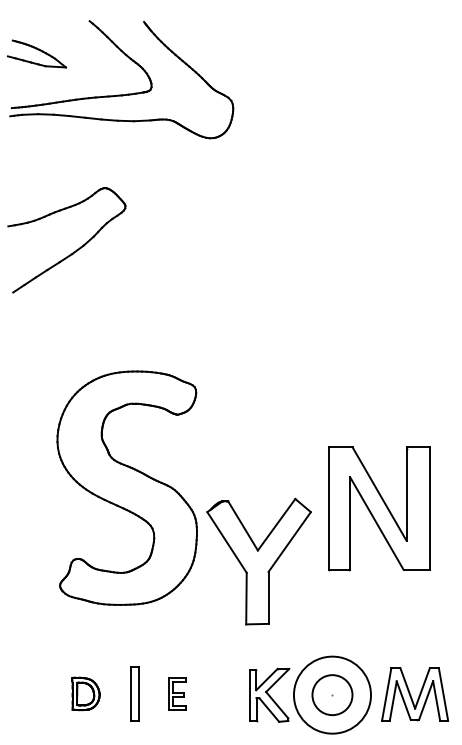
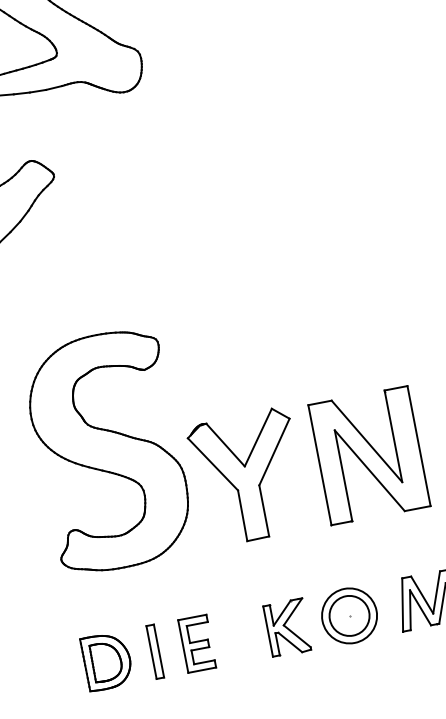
part: (379, 508) -> (369, 455), moved
part: (258, 561) -> (247, 477), moved
part: (85, 693) -> (106, 661), size x1.67
part: (177, 693) -> (197, 643), size x1.67
circle: (331, 694) -> (348, 615), size x0.71

